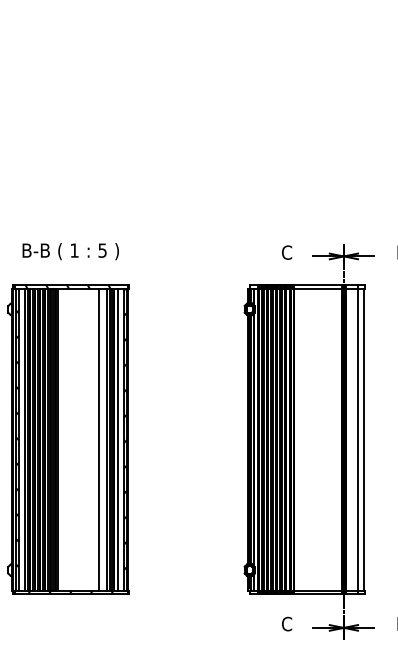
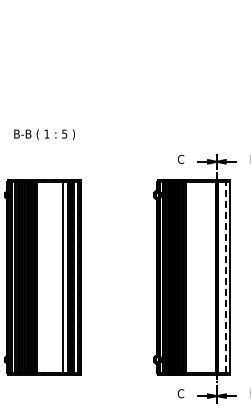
text: (70, 251) -> (44, 134), moved
line: (357, 438) -> (225, 276), solid -> dashed

